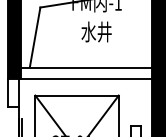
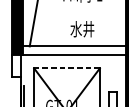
text: (96, 31) -> (82, 28), moved
line: (77, 95) -> (67, 68), solid -> dashed

